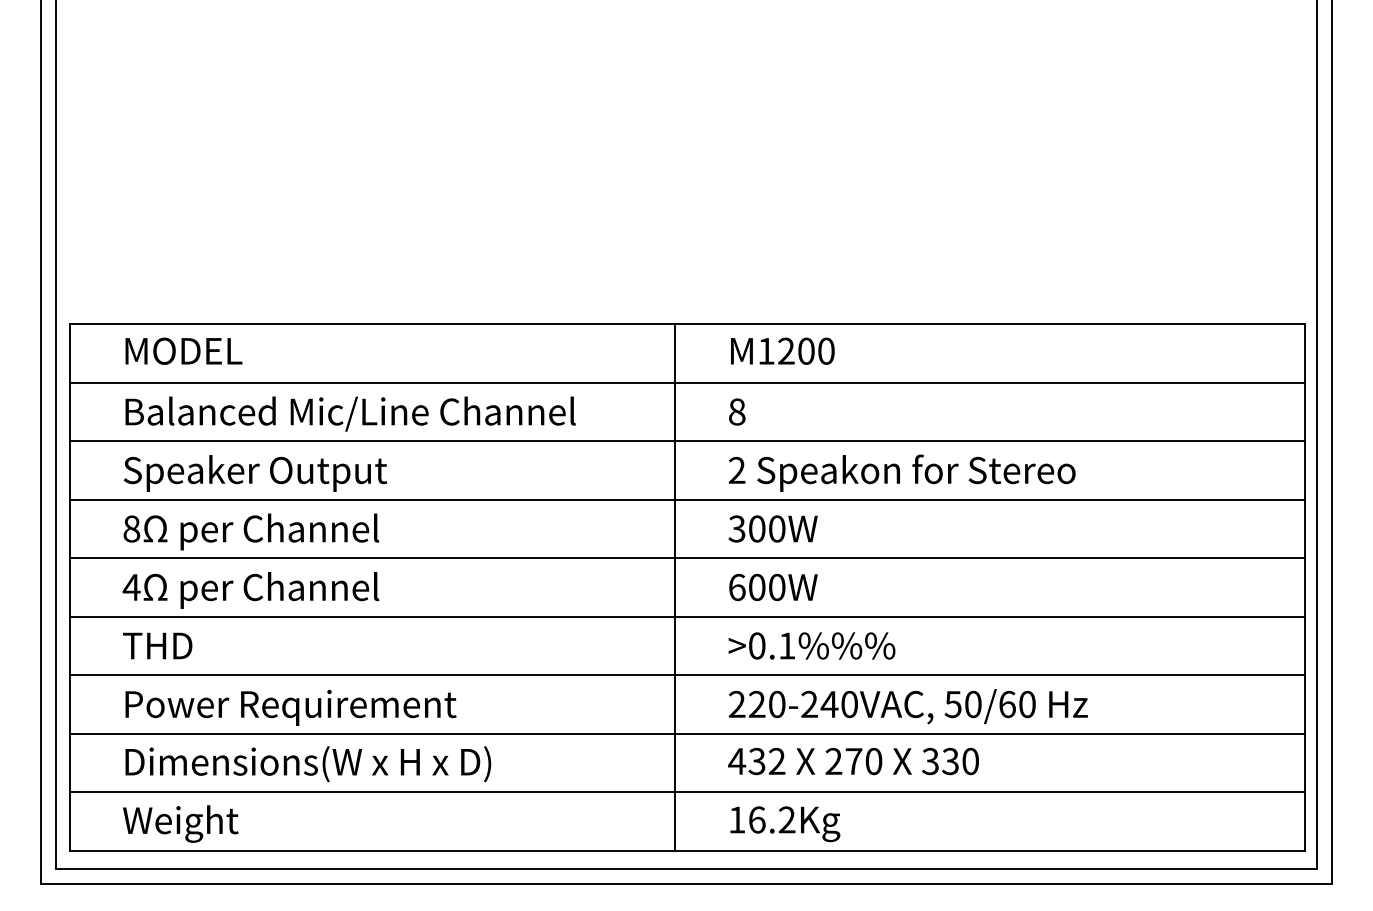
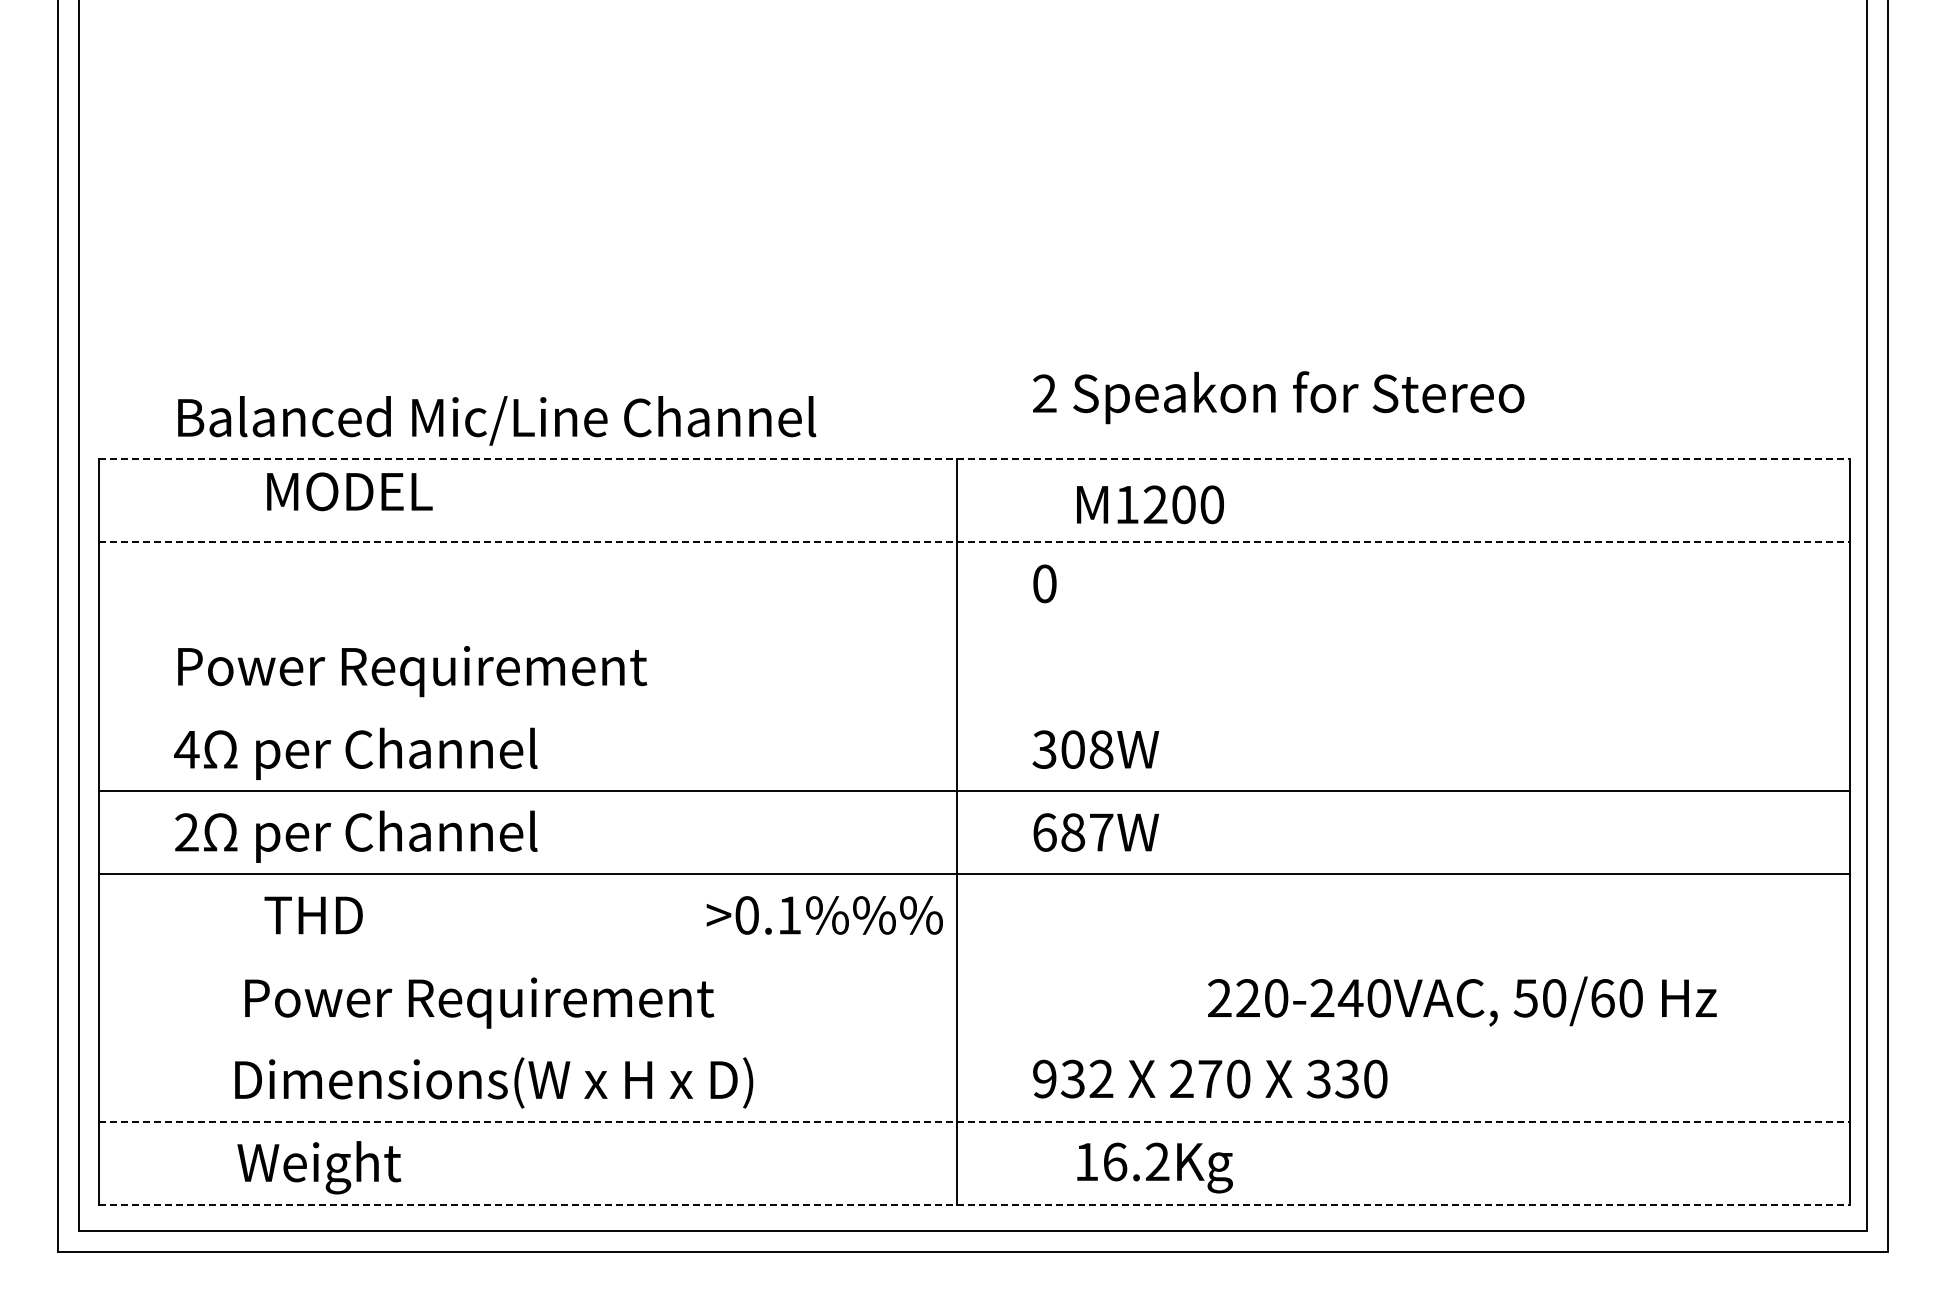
line: (687, 324) -> (974, 459), solid -> dashed
text: (183, 351) -> (349, 491), moved
text: (782, 351) -> (1150, 504), moved
line: (687, 382) -> (974, 542), solid -> dashed
text: (736, 411) -> (1044, 583), 8 -> 0
text: (350, 413) -> (497, 420), moved
line: (687, 441) -> (974, 625), removed
text: (290, 473) -> (411, 670), Speaker Output -> Power Requirement
text: (902, 473) -> (1278, 397), moved
line: (687, 499) -> (974, 708), removed
text: (131, 528) -> (186, 749), 8 -> 4
text: (777, 528) -> (1101, 749), 300W -> 308W
text: (131, 587) -> (186, 832), 4 -> 2
text: (767, 587) -> (1087, 832), 600W -> 687W
text: (157, 646) -> (313, 915), moved
text: (811, 646) -> (824, 915), moved
line: (687, 674) -> (974, 956), removed
text: (908, 706) -> (1462, 1001), moved
text: (290, 707) -> (479, 1002), moved
line: (687, 733) -> (974, 1039), removed
text: (736, 761) -> (1044, 1078), 432 -> 932
text: (308, 763) -> (494, 1082), moved
line: (687, 792) -> (974, 1122), solid -> dashed
text: (180, 823) -> (319, 1167), moved
text: (784, 823) -> (1154, 1167), moved
line: (687, 850) -> (974, 1205), solid -> dashed

